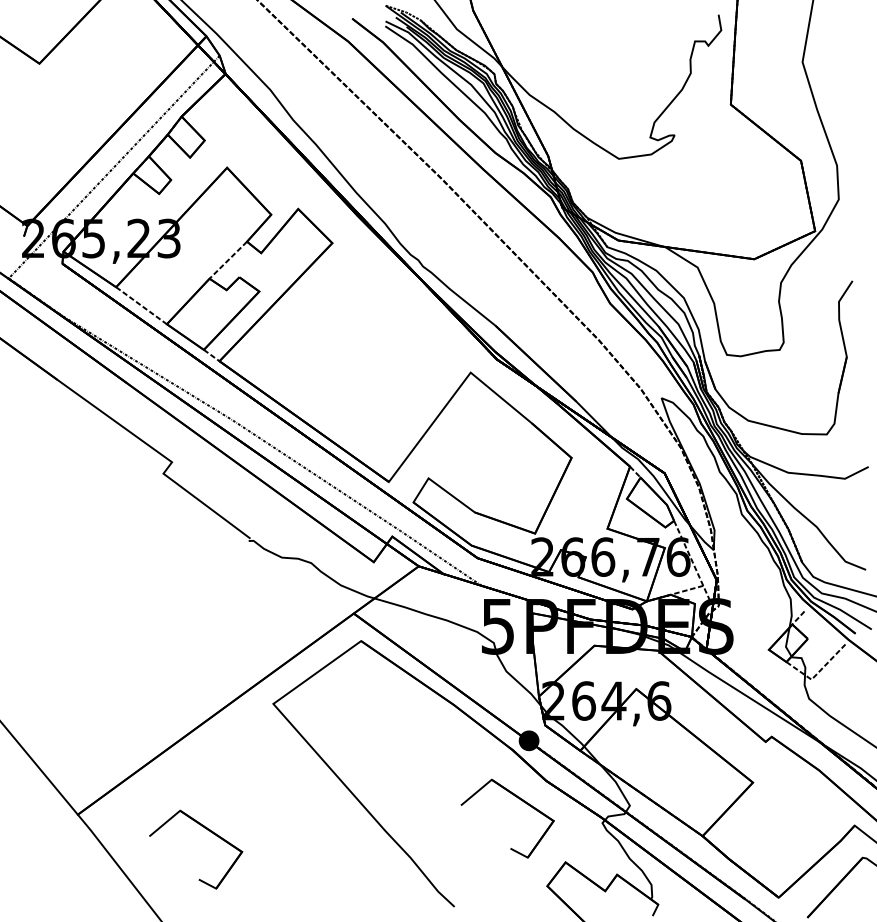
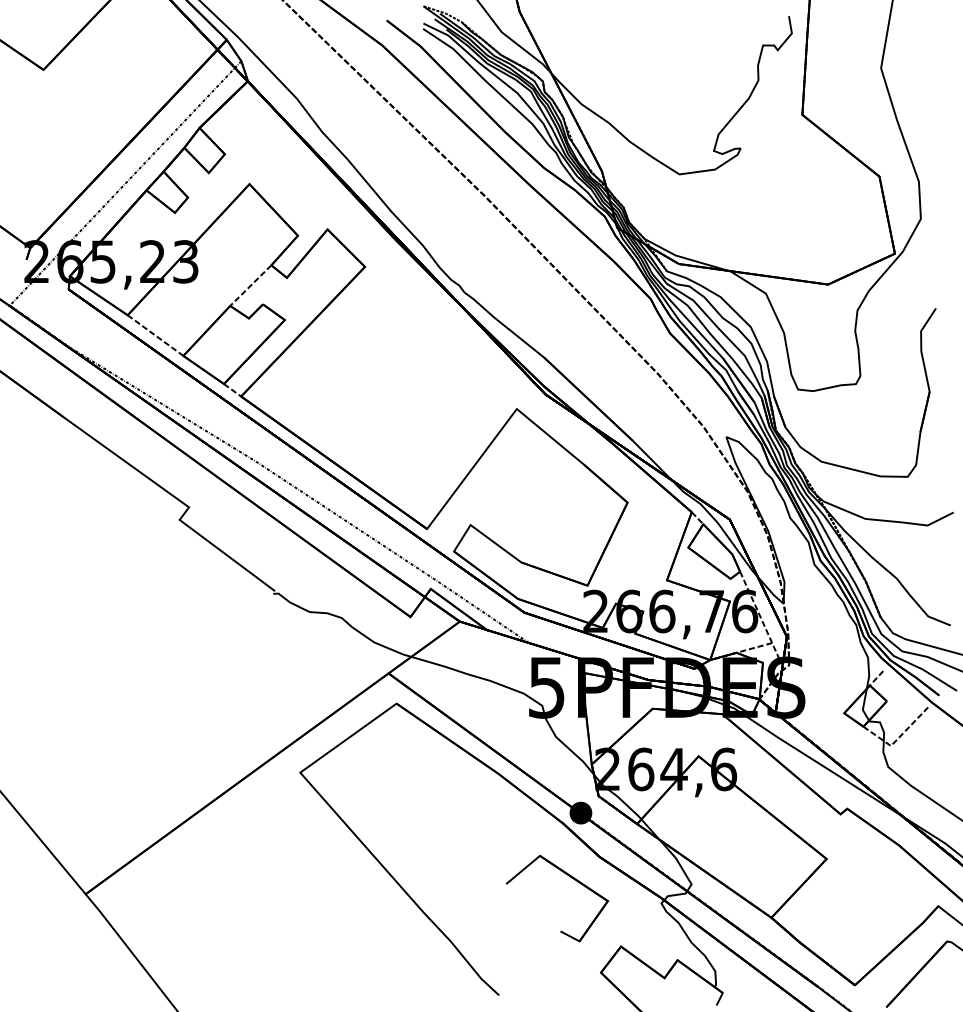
part: (208, 831) -> (229, 912), removed

